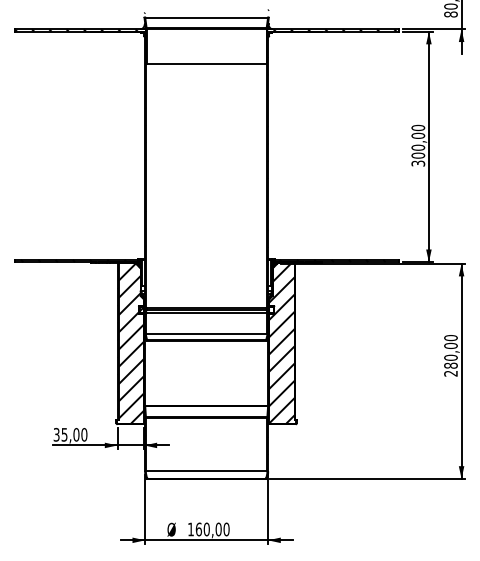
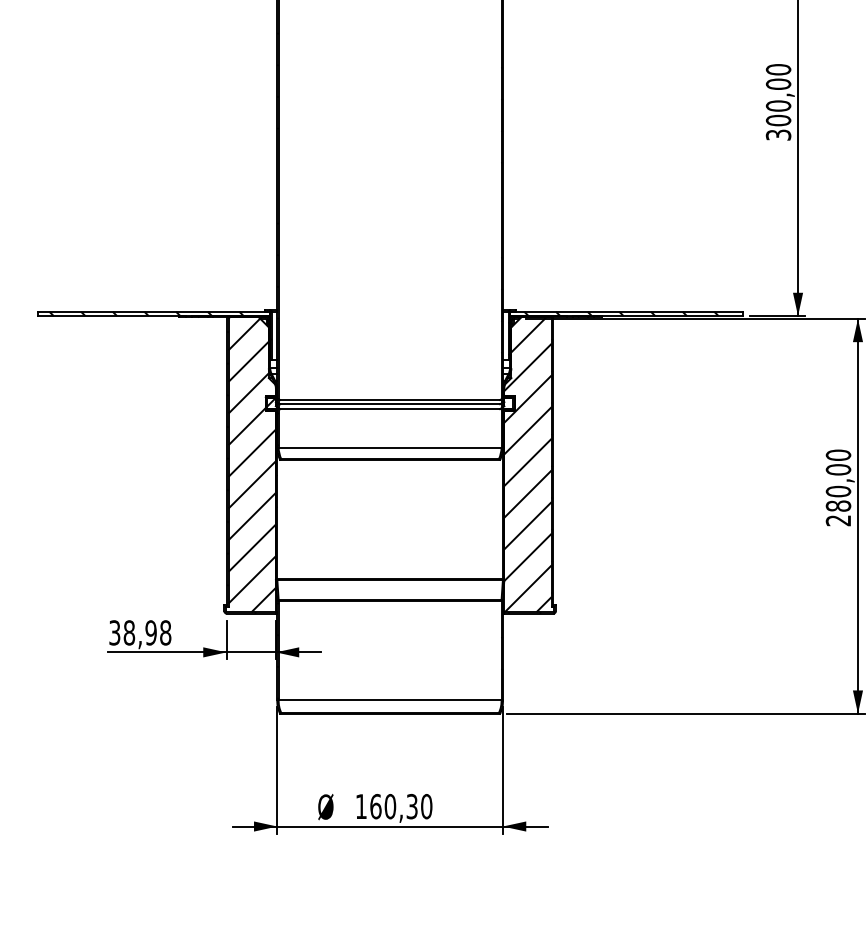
text: (74, 434) -> (147, 632), 35,00 -> 38,98
text: (218, 529) -> (411, 806), 160,00 -> 160,30

